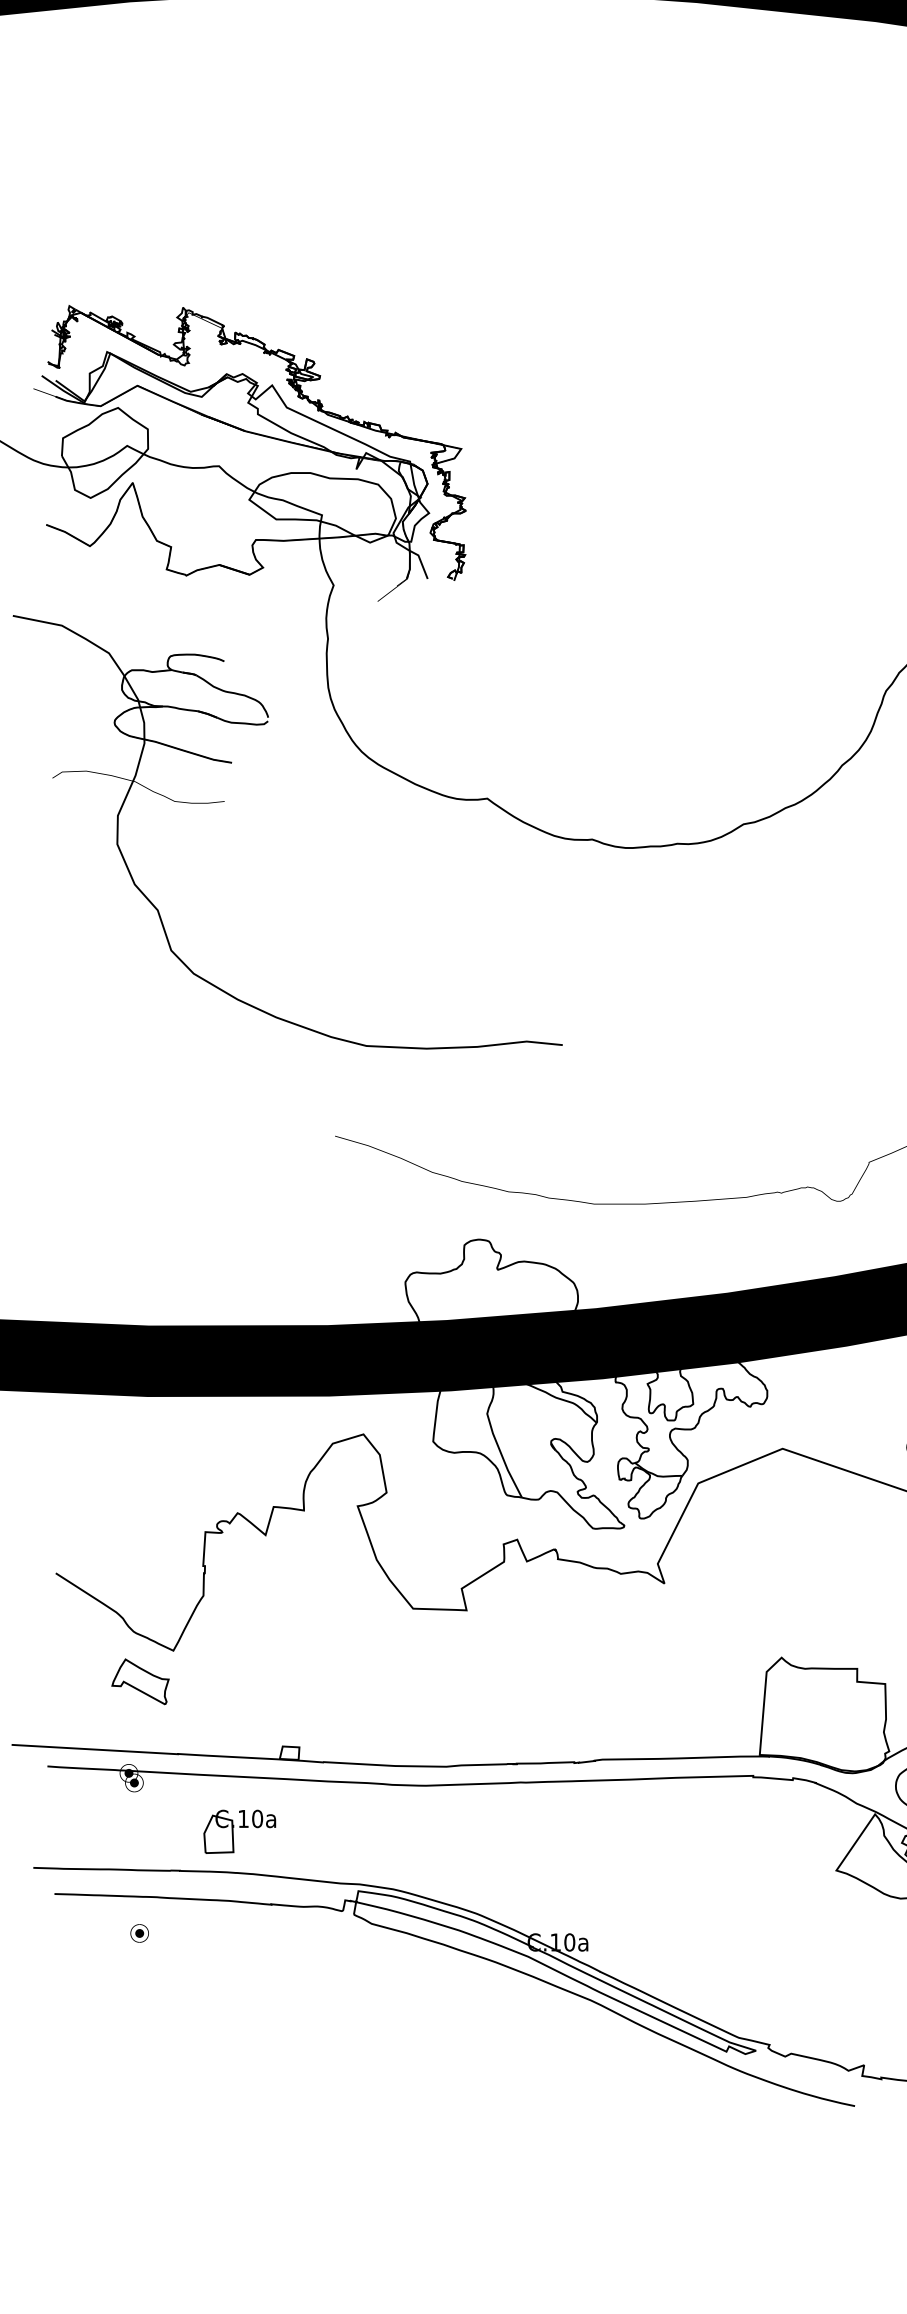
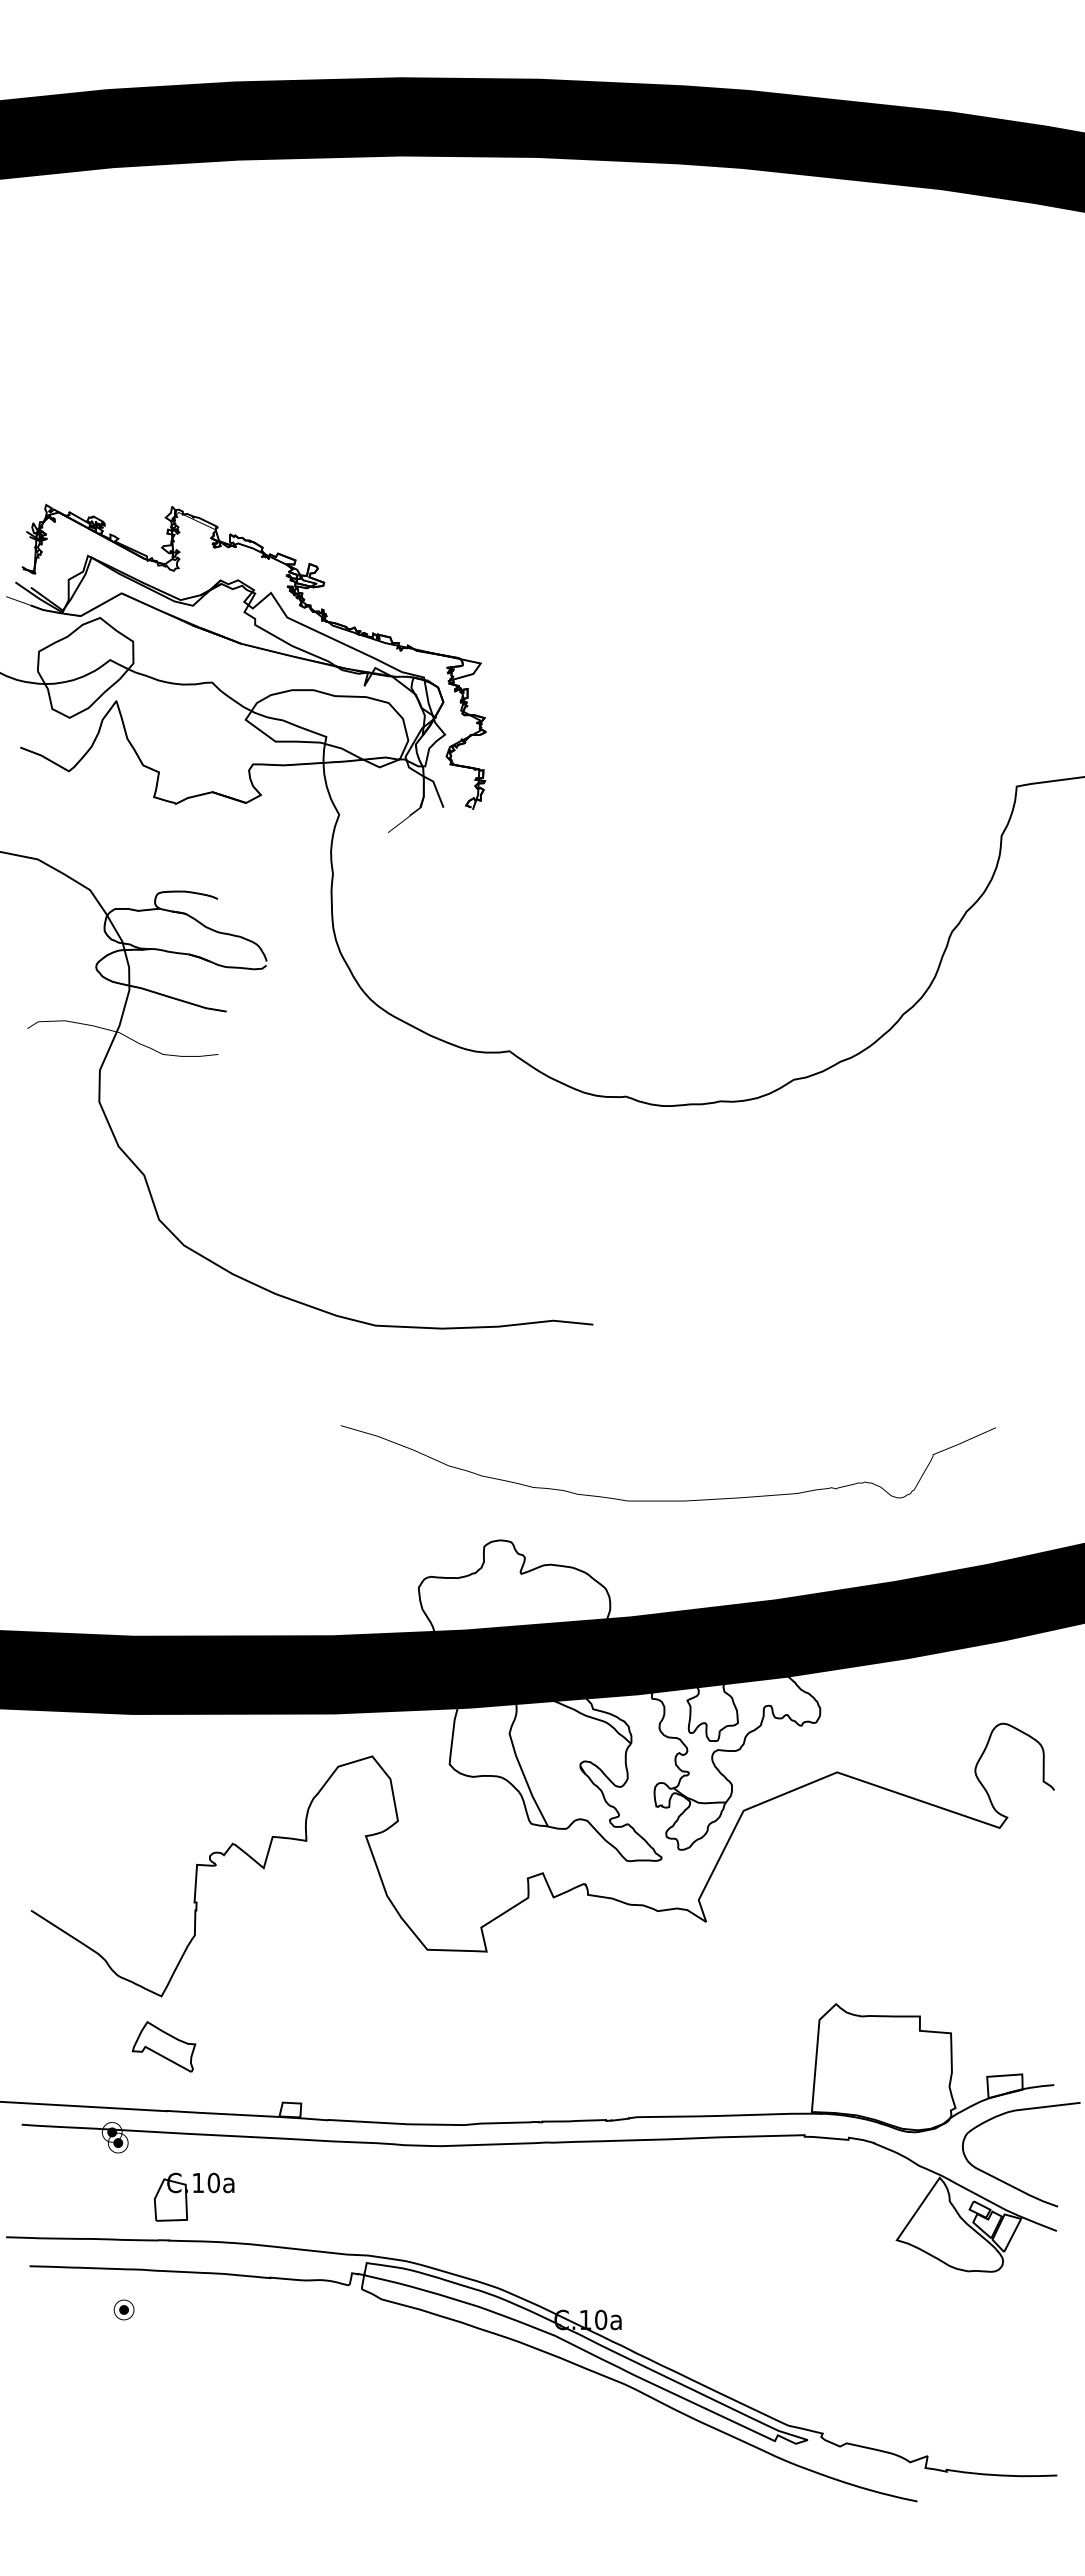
part: (140, 1681) -> (163, 2046), moved
part: (239, 1831) -> (193, 2196), moved

